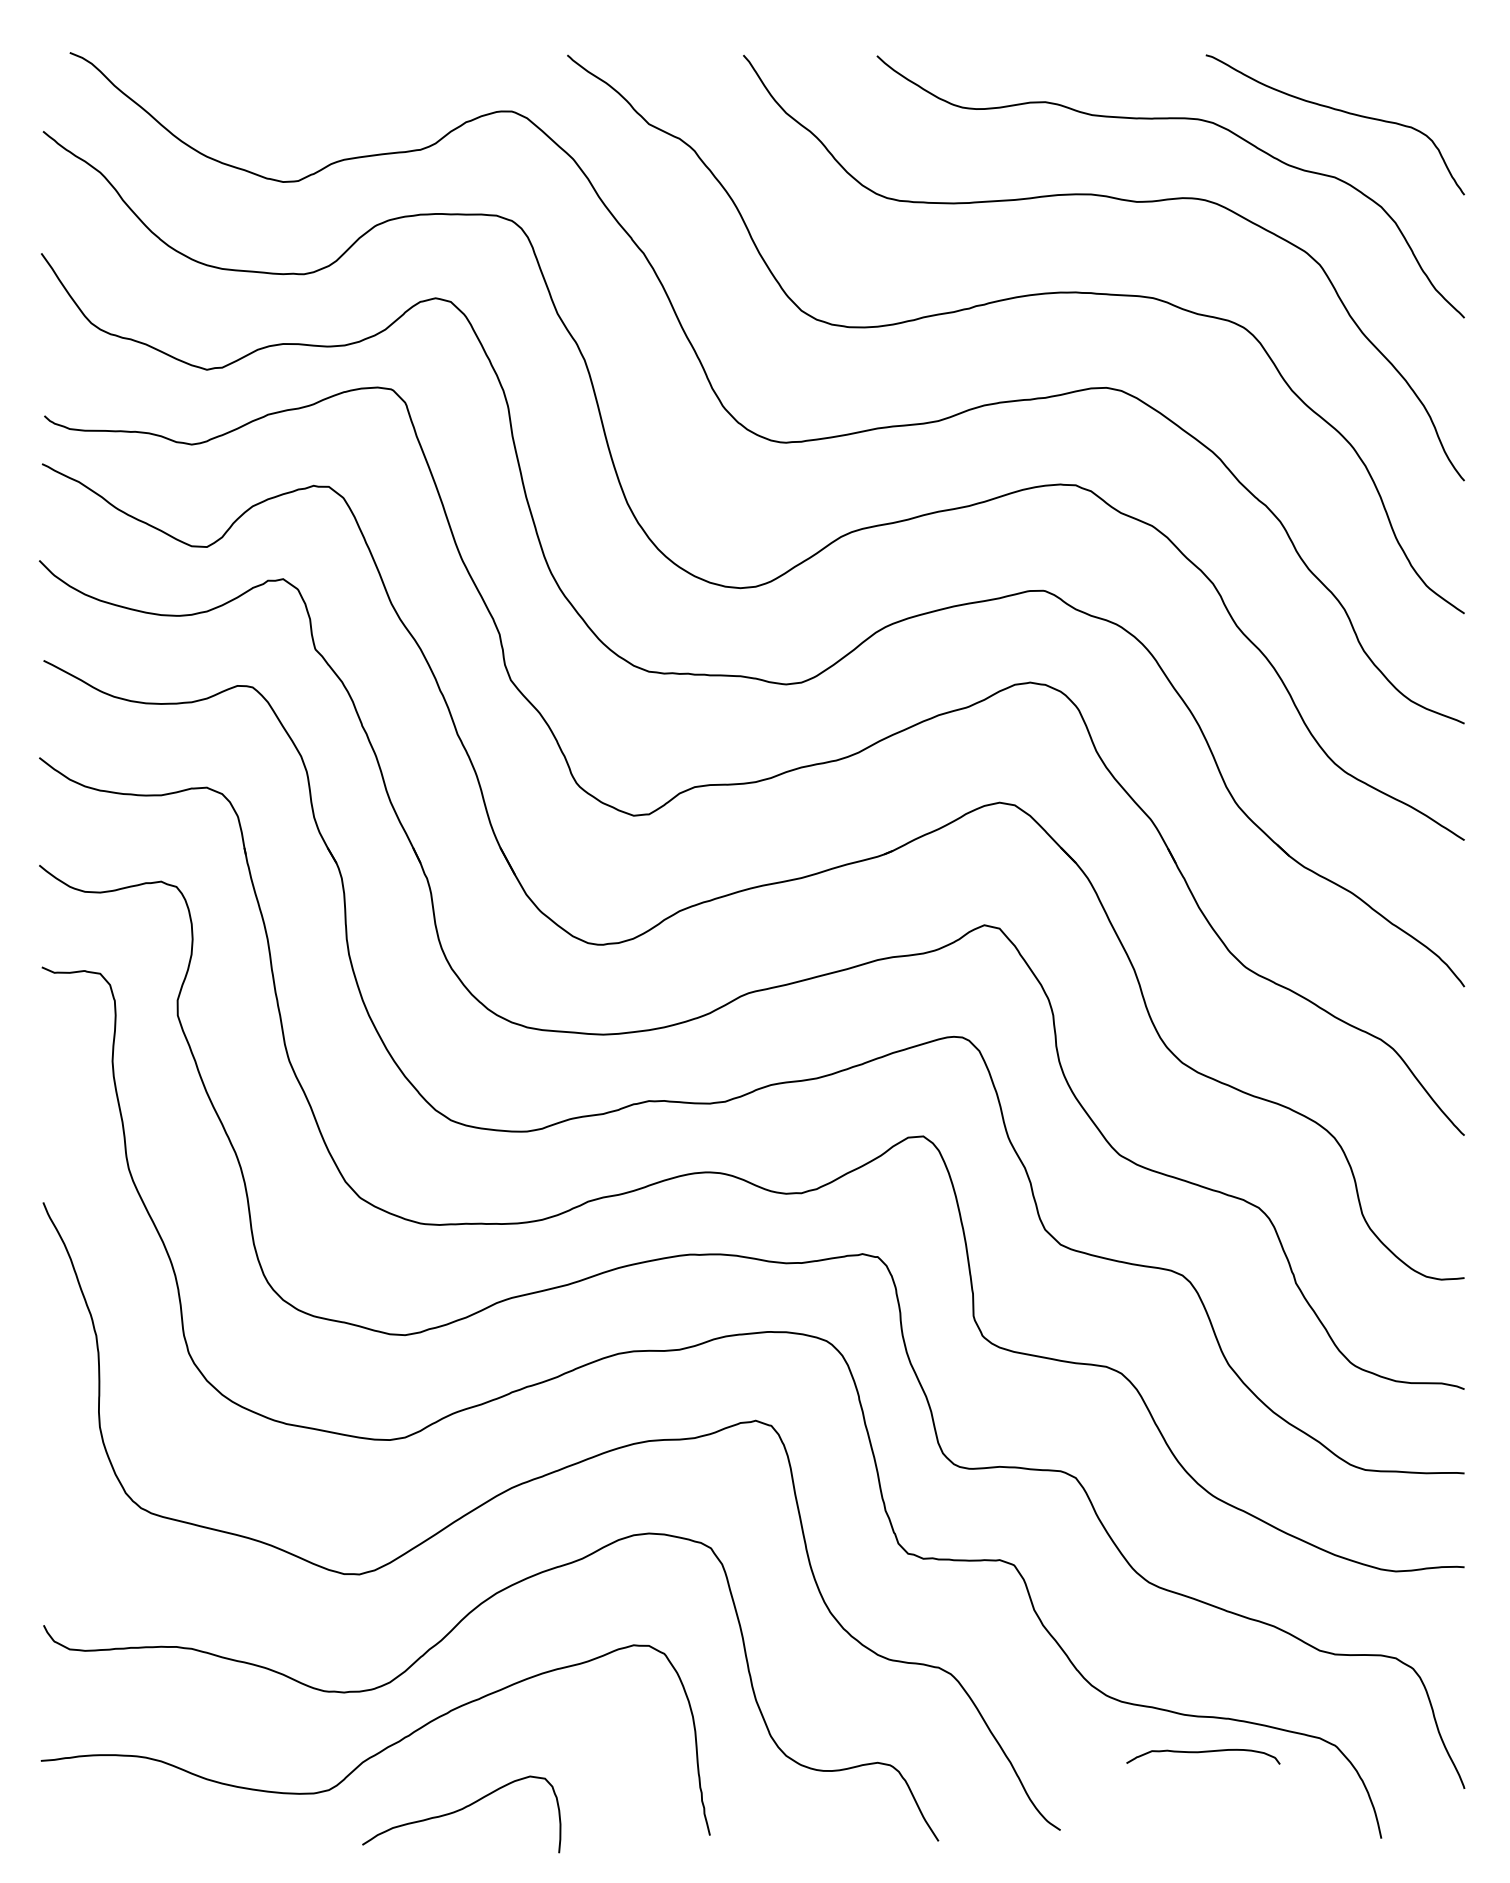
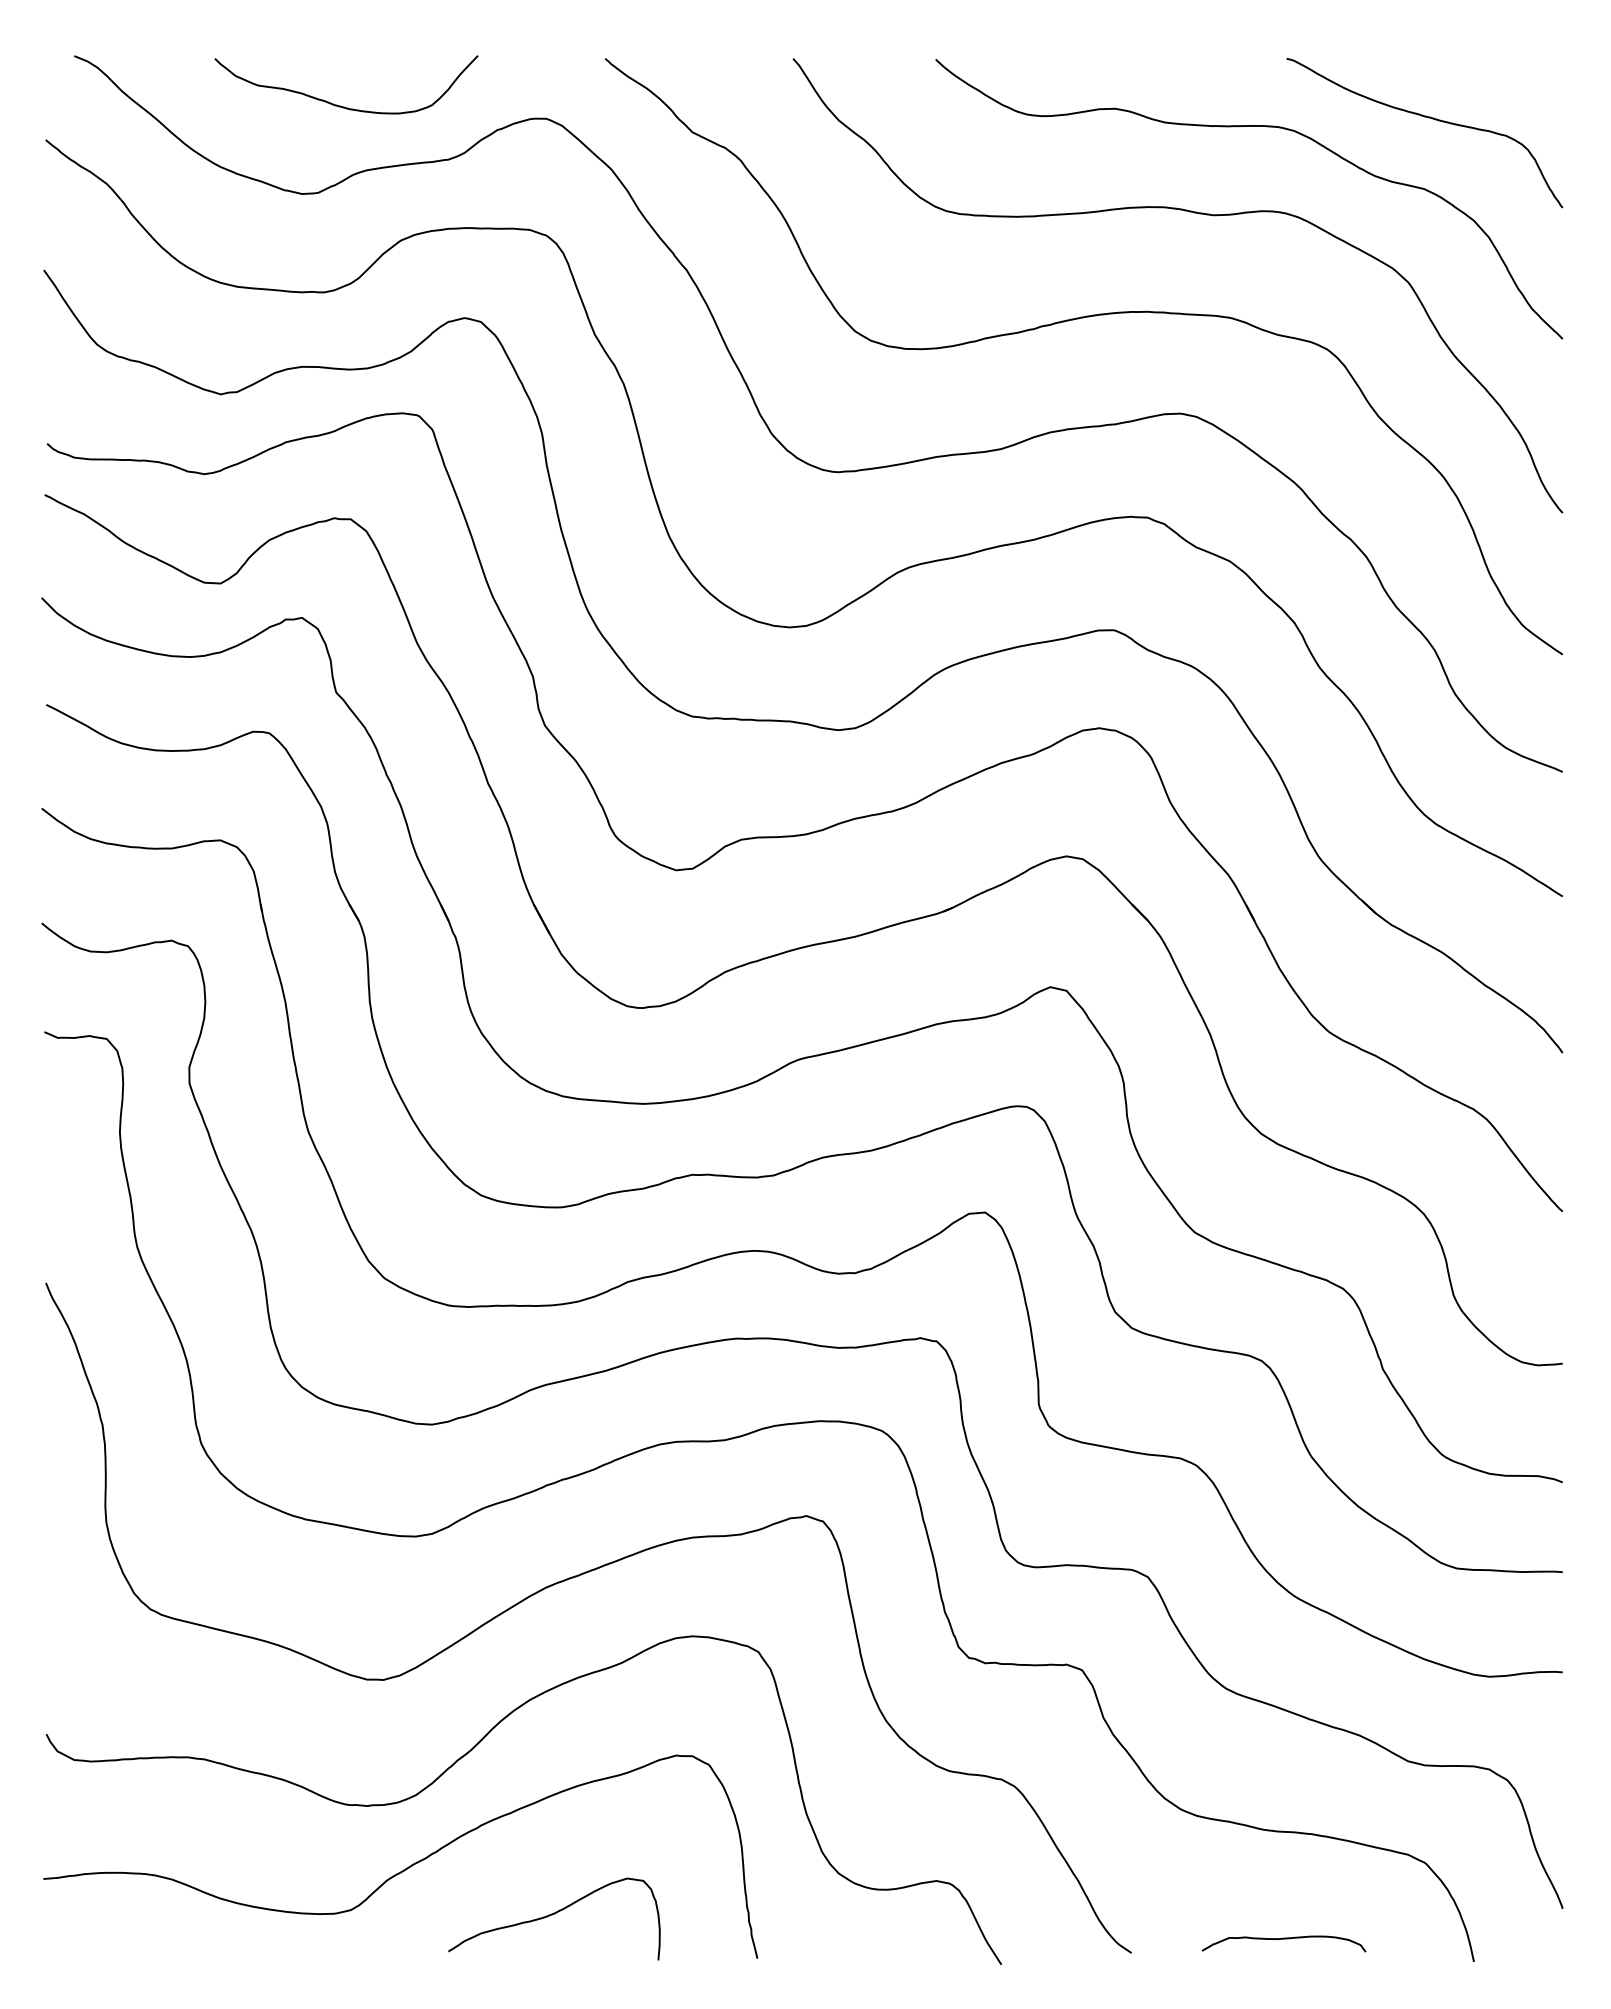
curve: (321, 99) -> (342, 105), added
curve: (1203, 1752) -> (1284, 1939), moved
curve: (459, 1811) -> (552, 1915), moved

